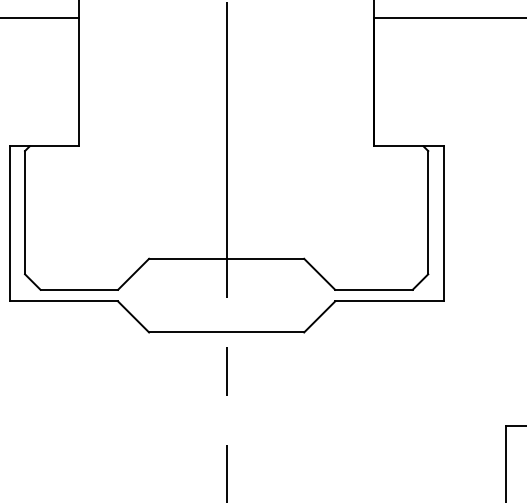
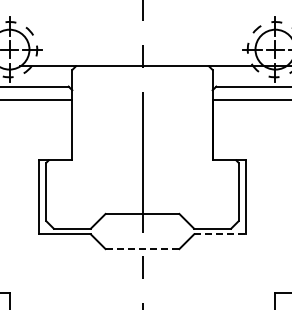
line: (390, 301) -> (220, 234), solid -> dashed
line: (226, 333) -> (142, 249), solid -> dashed

